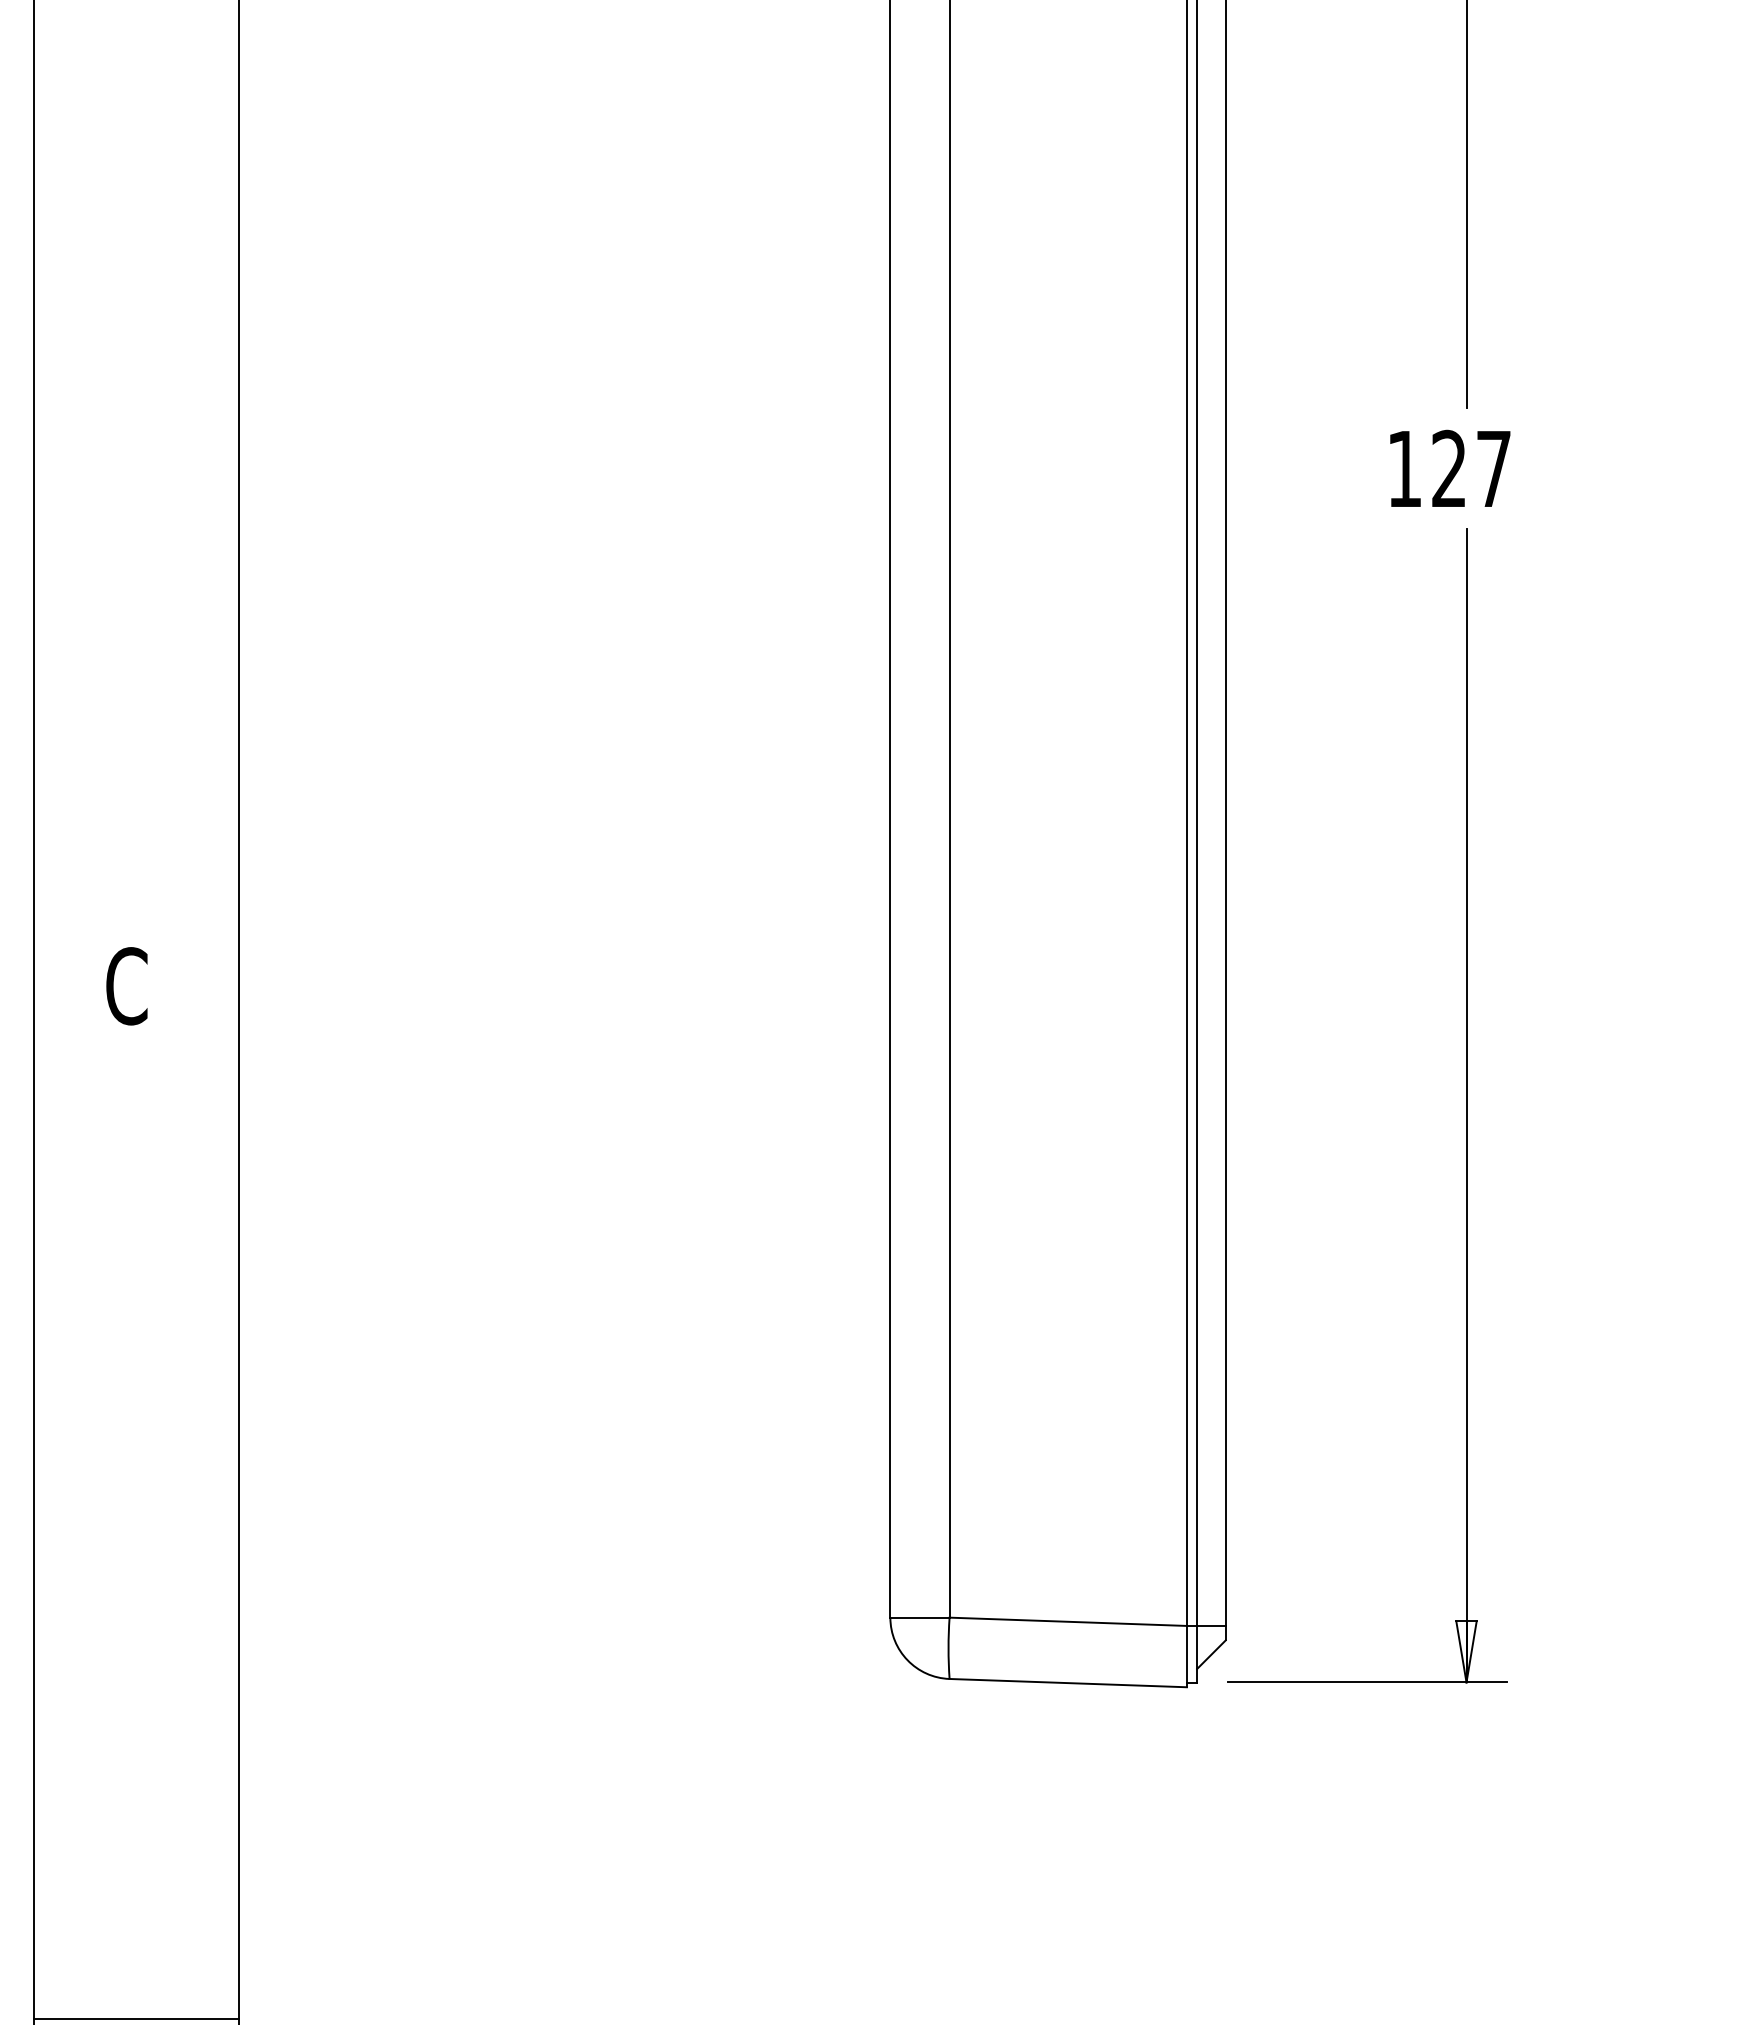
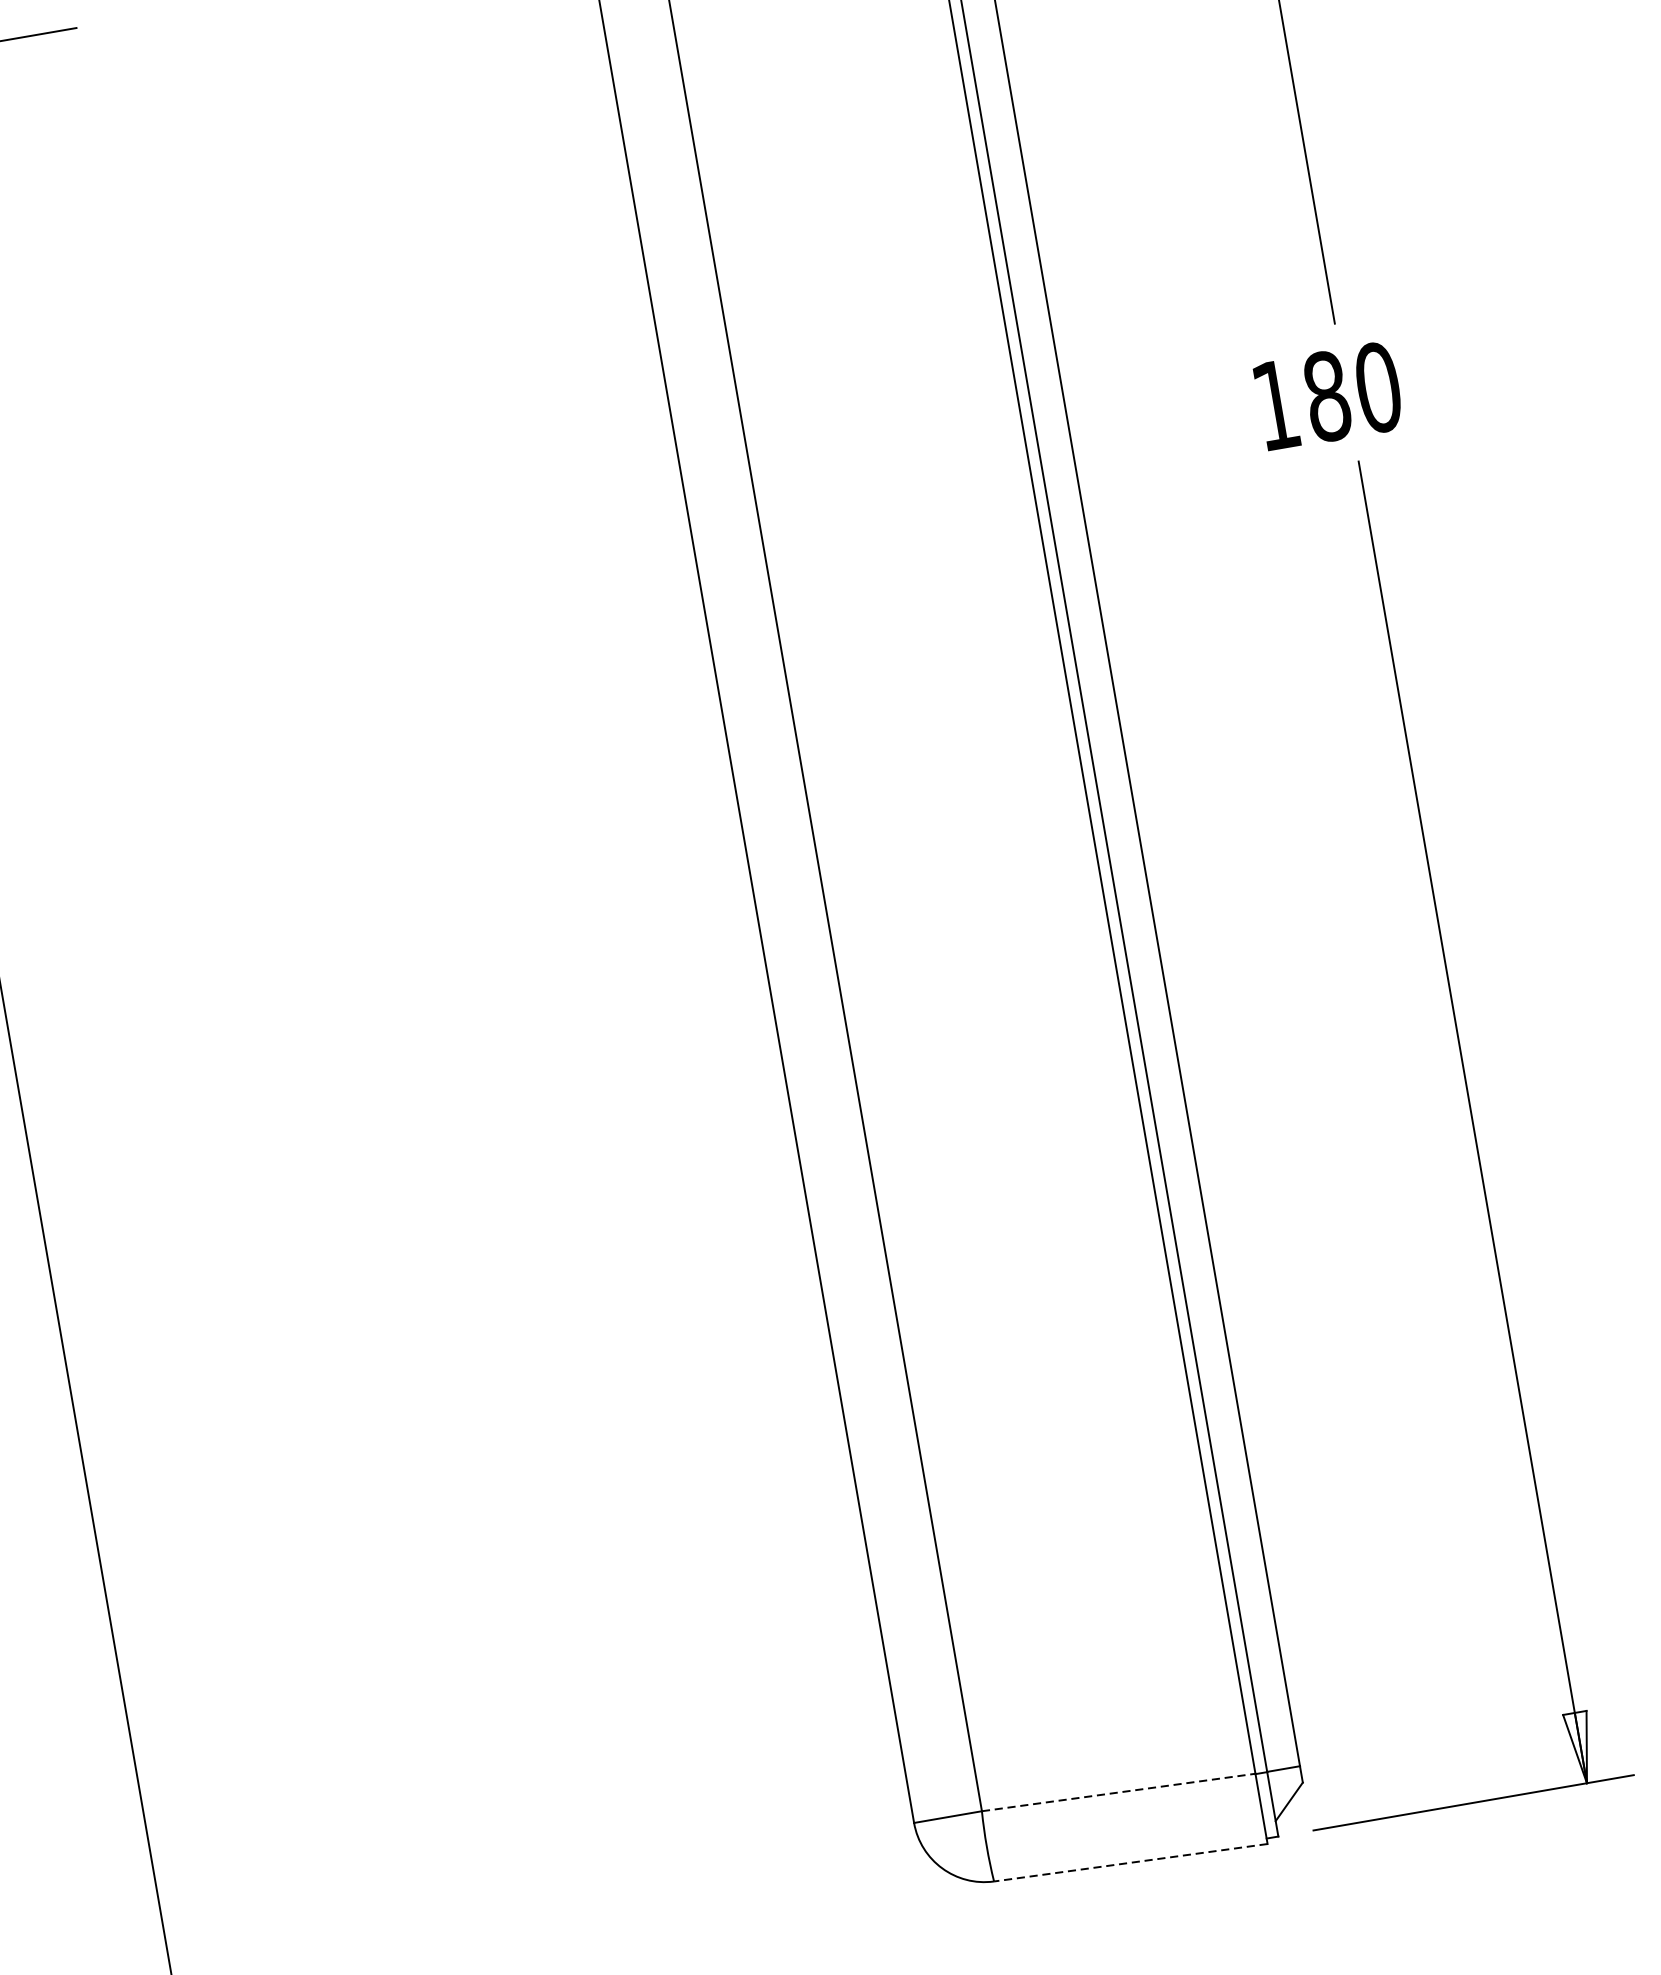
text: (1471, 468) -> (1352, 391), 127 -> 180
line: (1068, 1621) -> (1118, 1792), solid -> dashed
line: (1068, 1683) -> (1131, 1863), solid -> dashed

